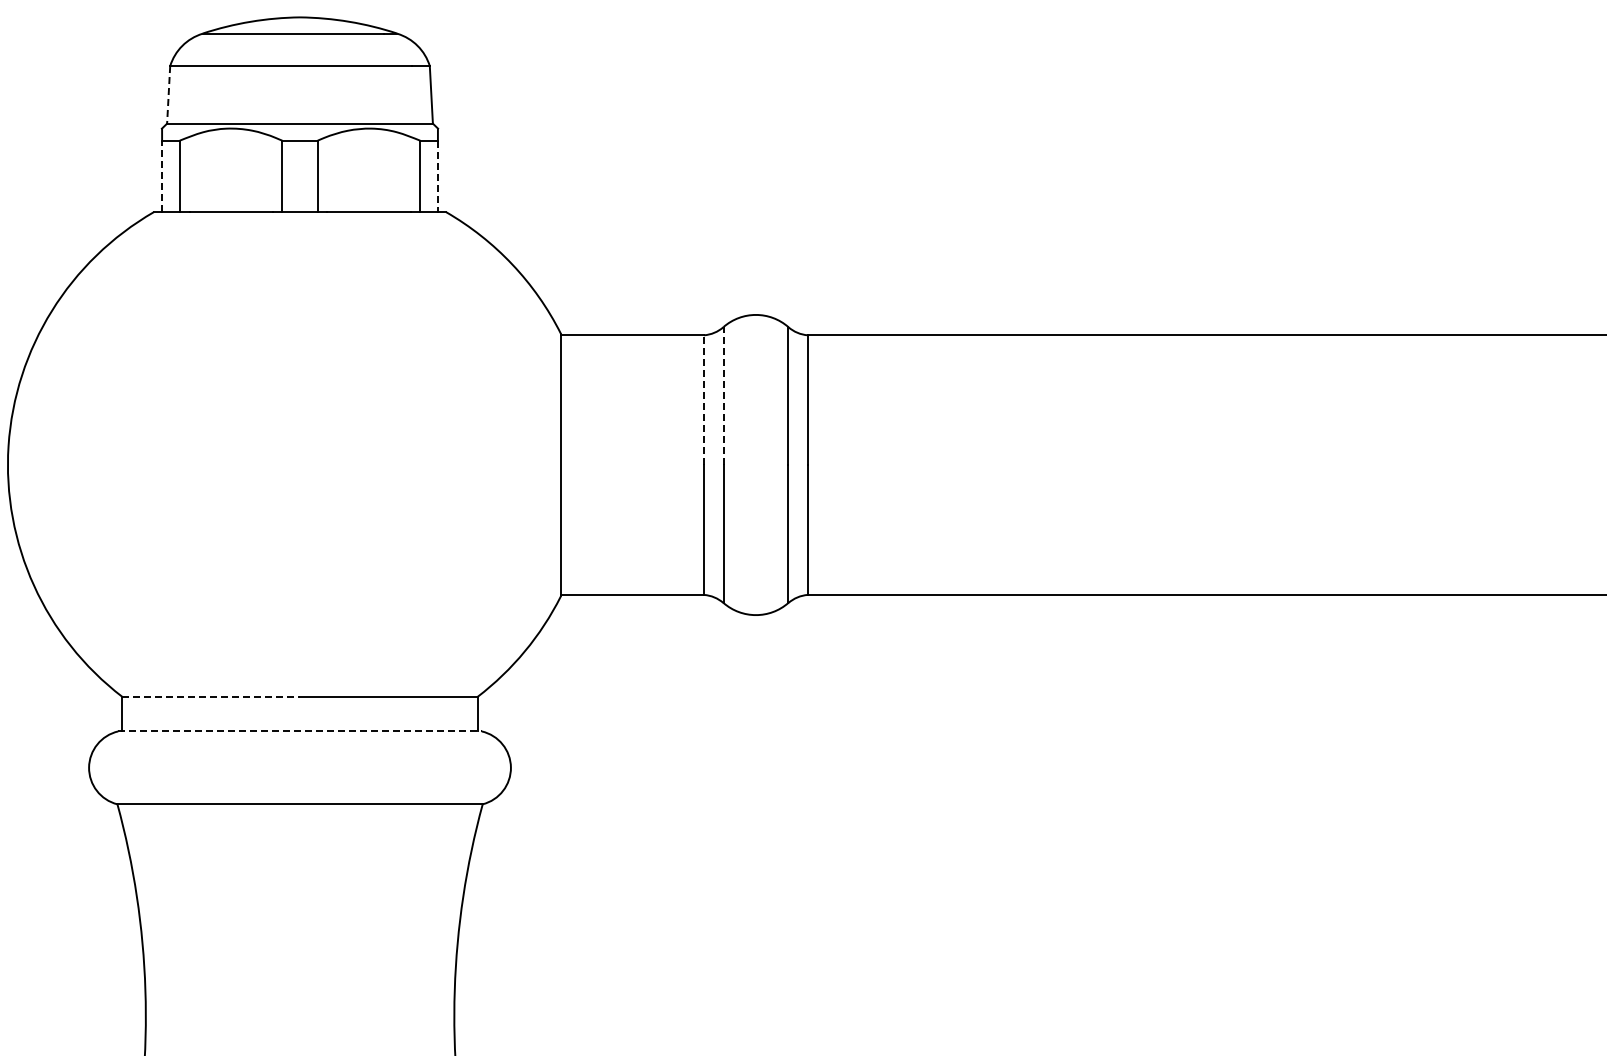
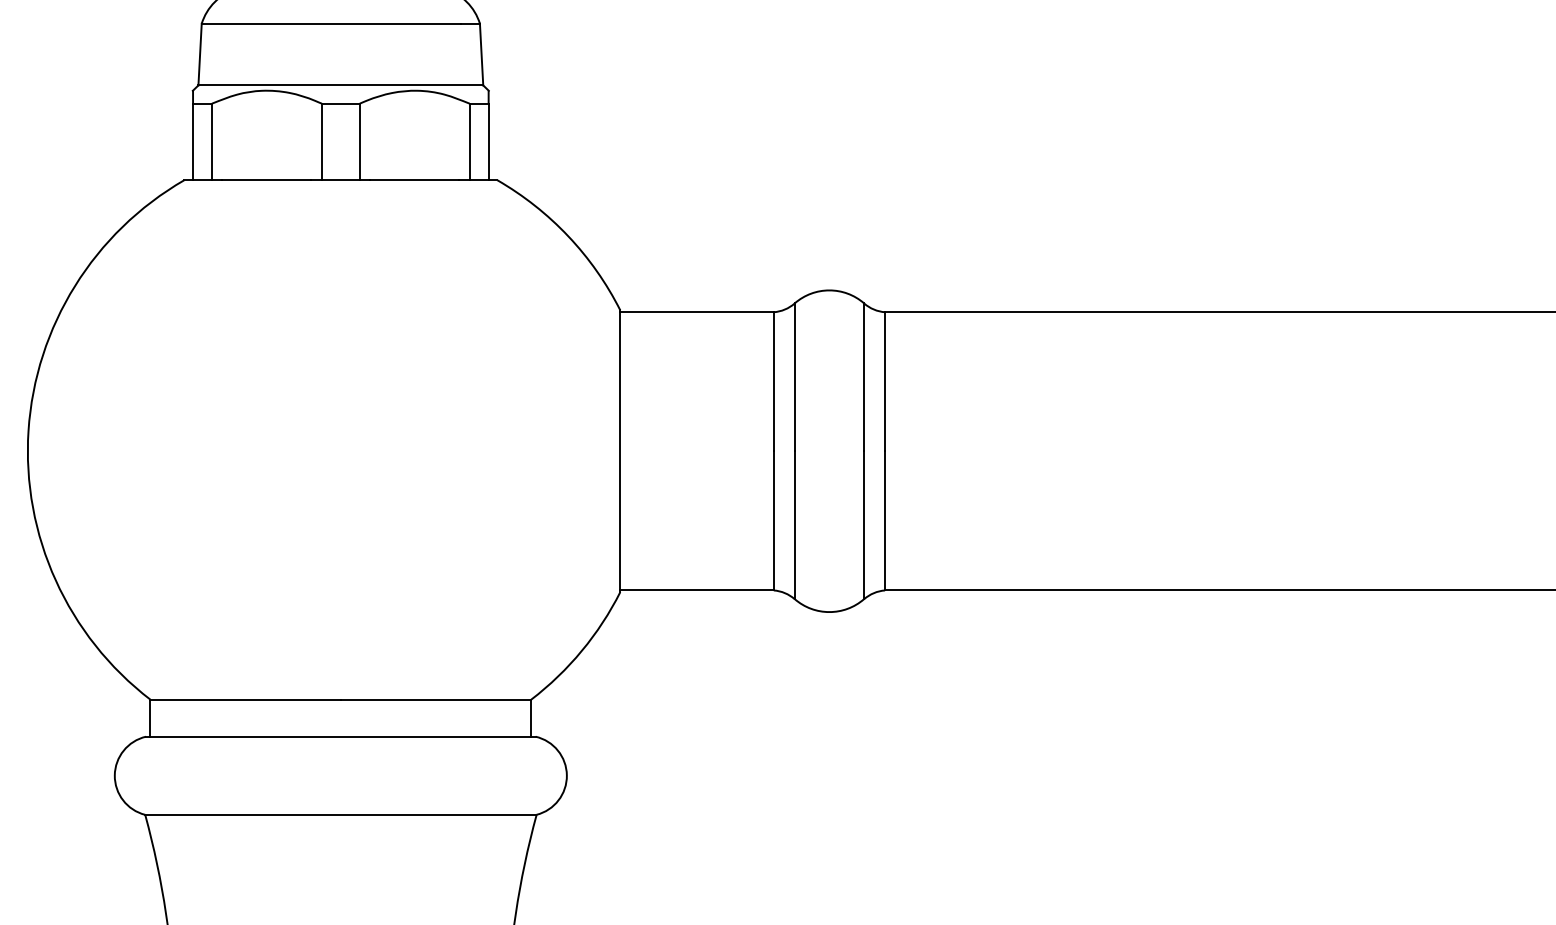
line: (168, 94) -> (199, 54), dashed -> solid
line: (162, 176) -> (193, 142), dashed -> solid
line: (437, 176) -> (488, 142), dashed -> solid
line: (723, 396) -> (794, 377), dashed -> solid
line: (704, 400) -> (774, 382), dashed -> solid
line: (211, 696) -> (245, 699), dashed -> solid
line: (300, 731) -> (341, 736), dashed -> solid

